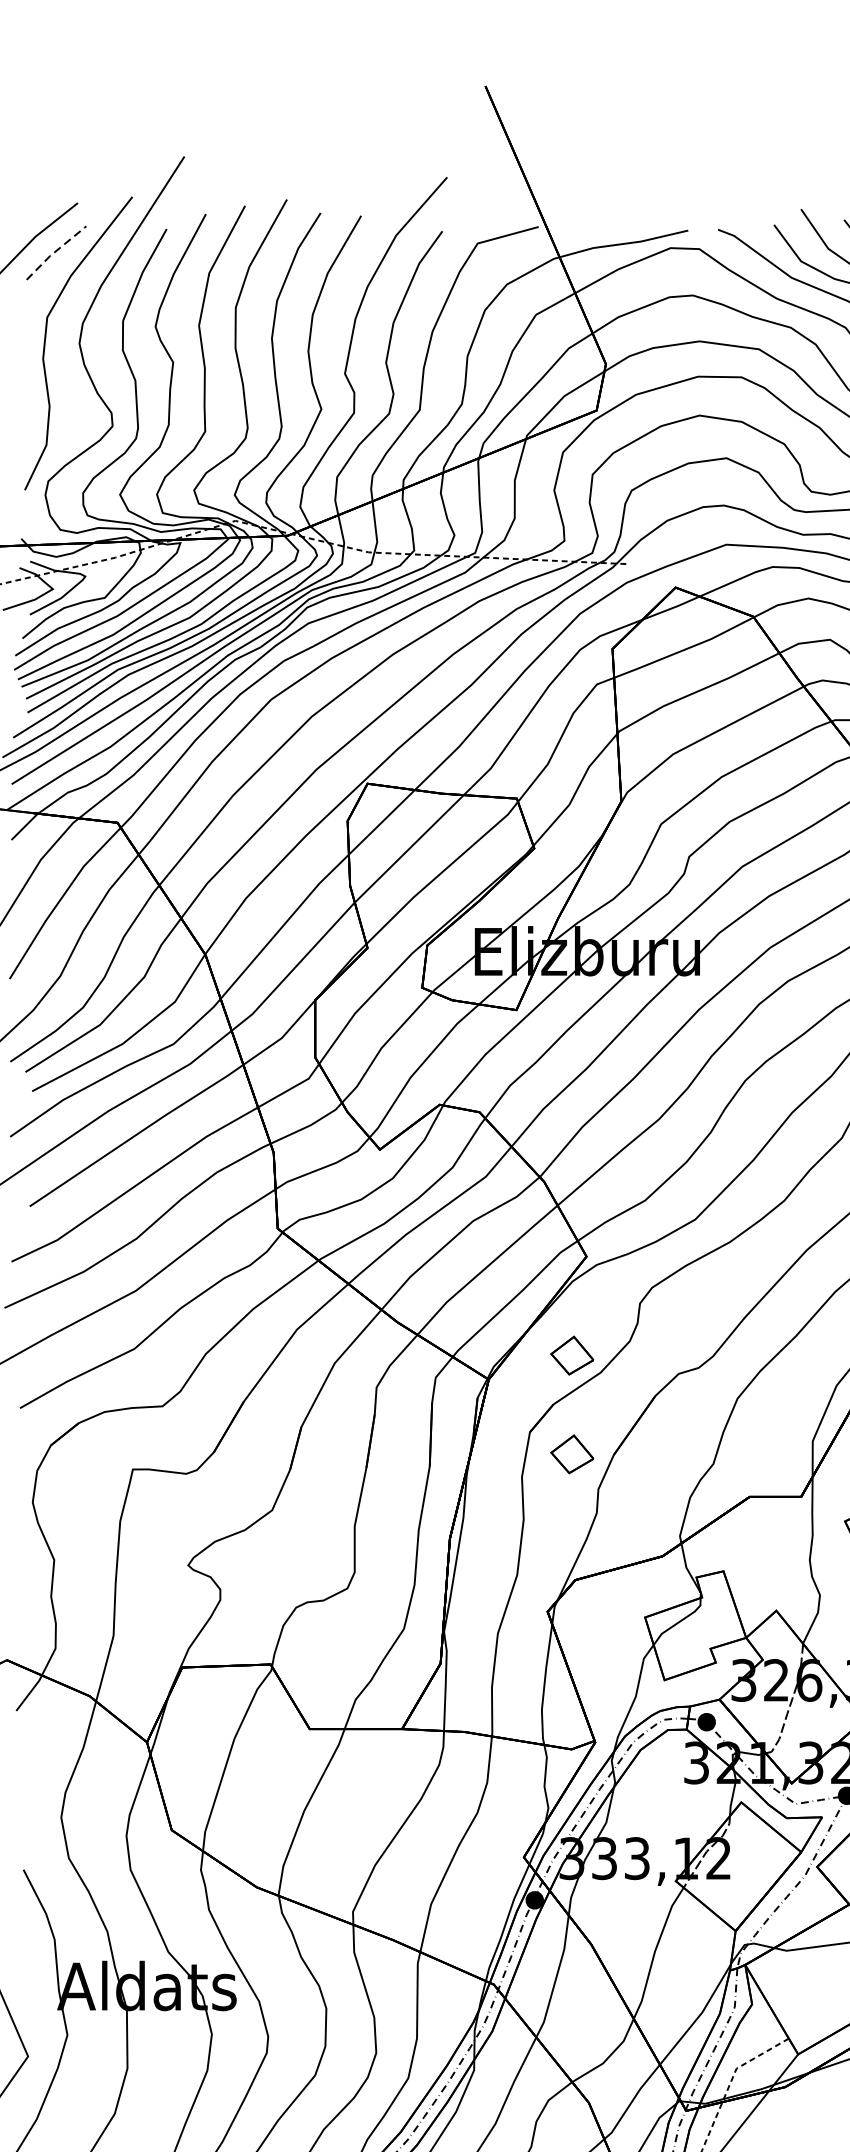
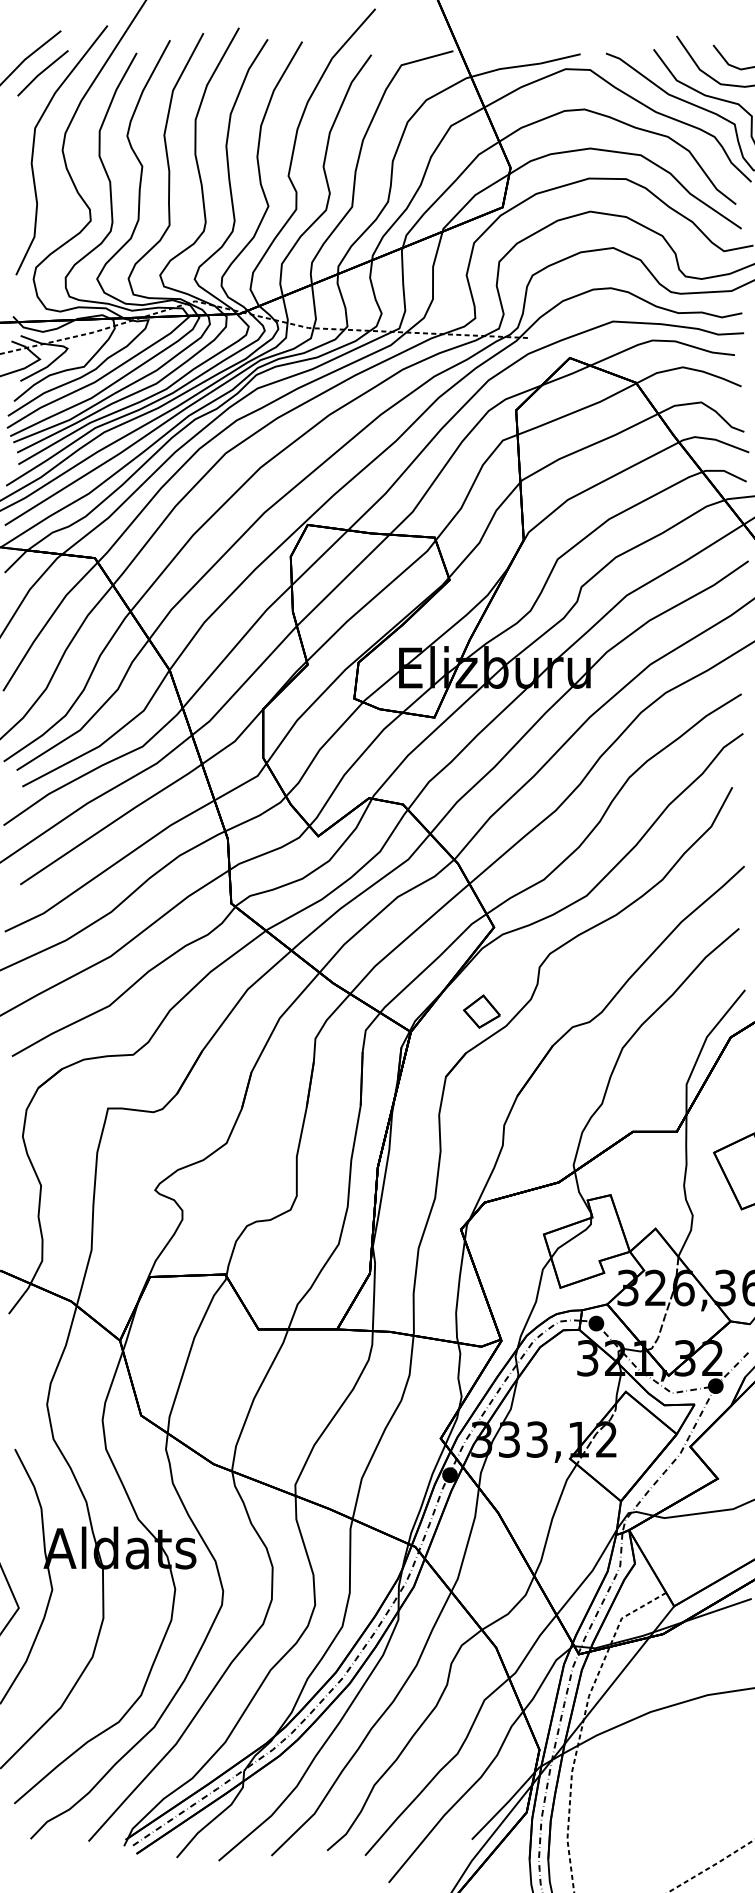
line: (54, 252) -> (41, 72), dashed -> solid
part: (571, 1454) -> (481, 1095), removed

